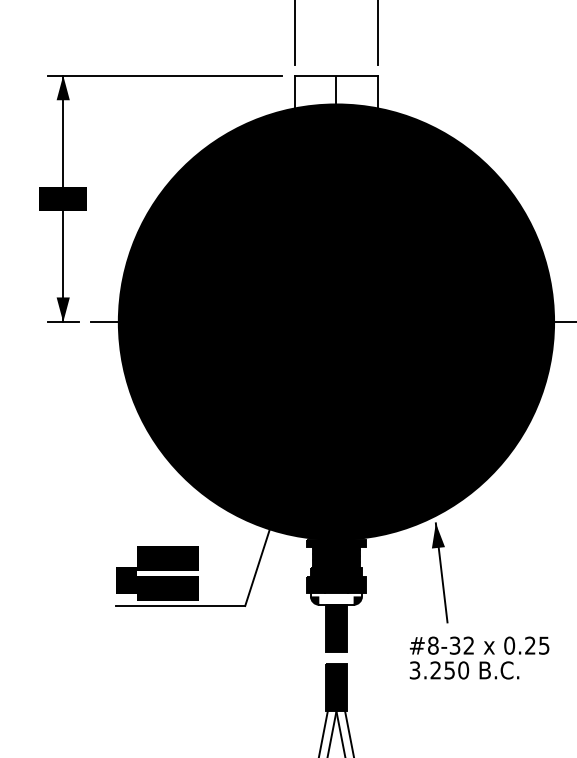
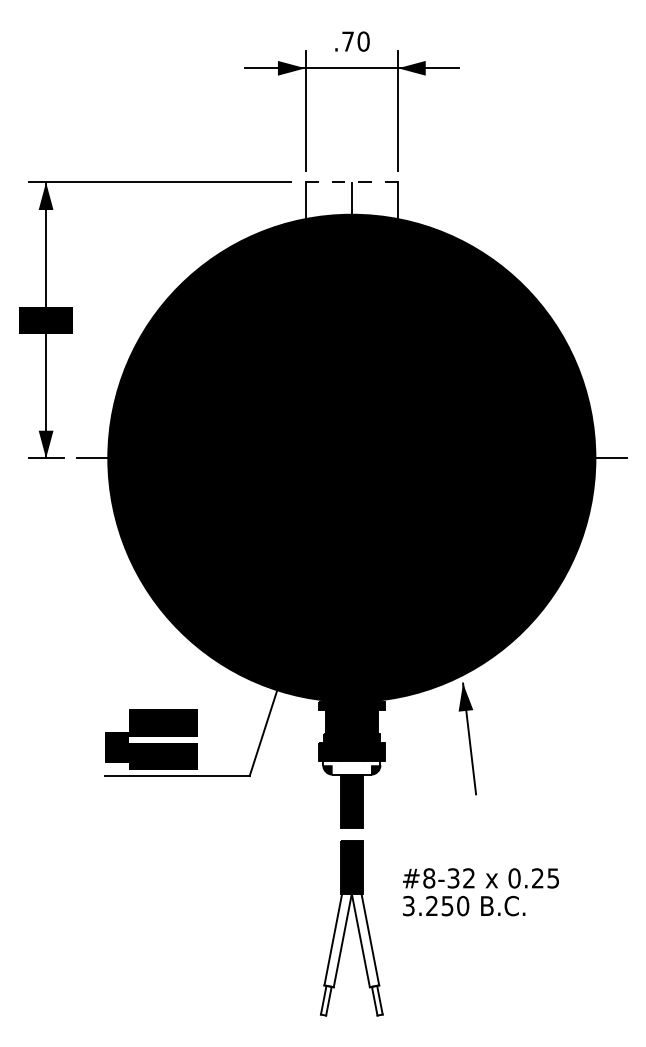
line: (337, 75) -> (352, 182), solid -> dashed
text: (479, 658) -> (480, 892), moved

